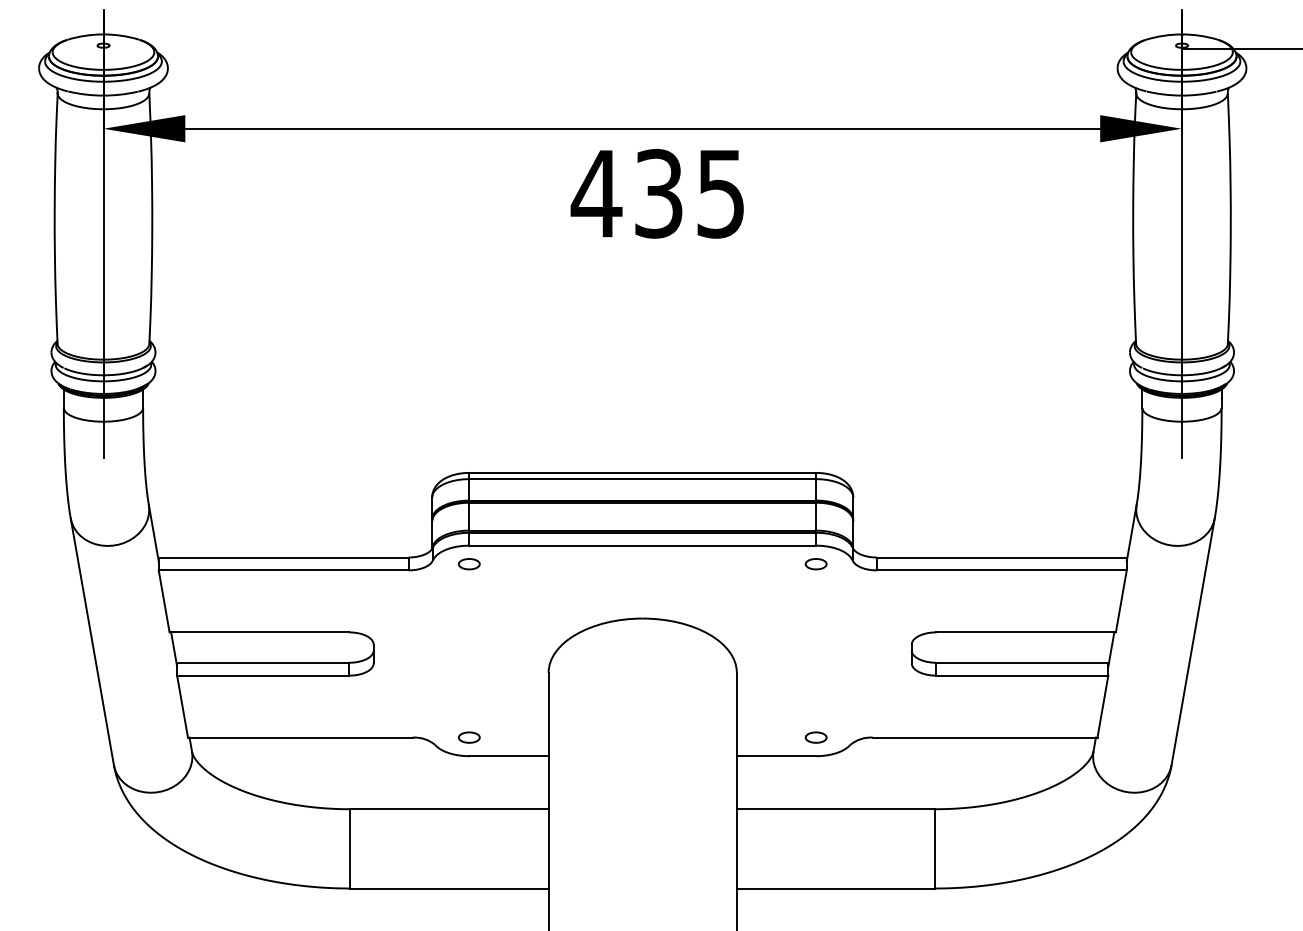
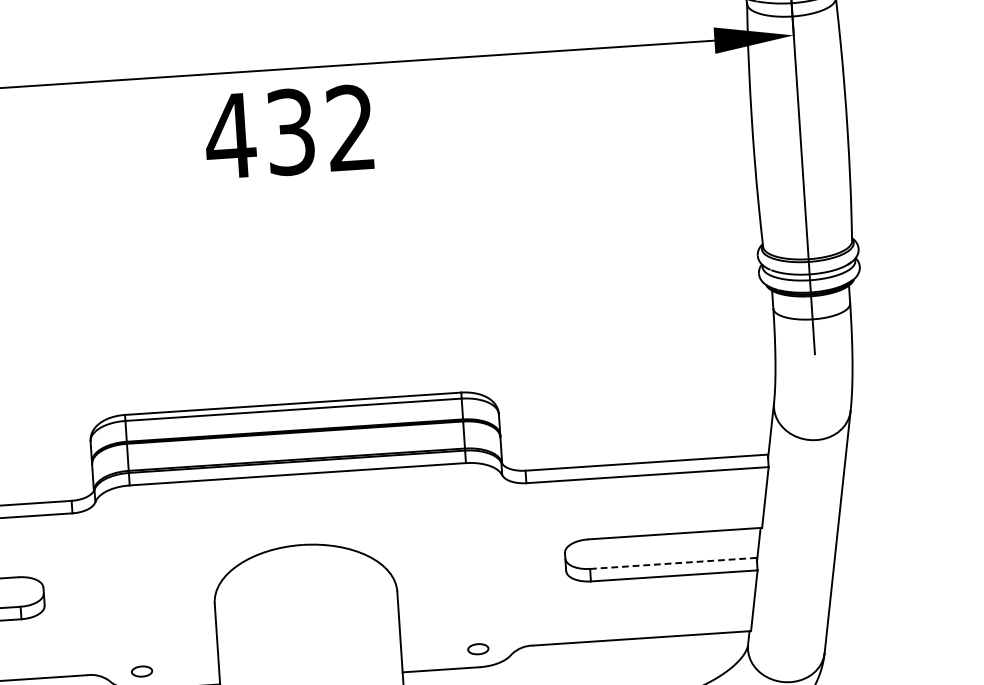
text: (720, 193) -> (350, 127), 435 -> 432
part: (469, 564) -> (131, 503), removed
part: (815, 564) -> (466, 481), removed
line: (1022, 662) -> (673, 563), solid -> dashed

